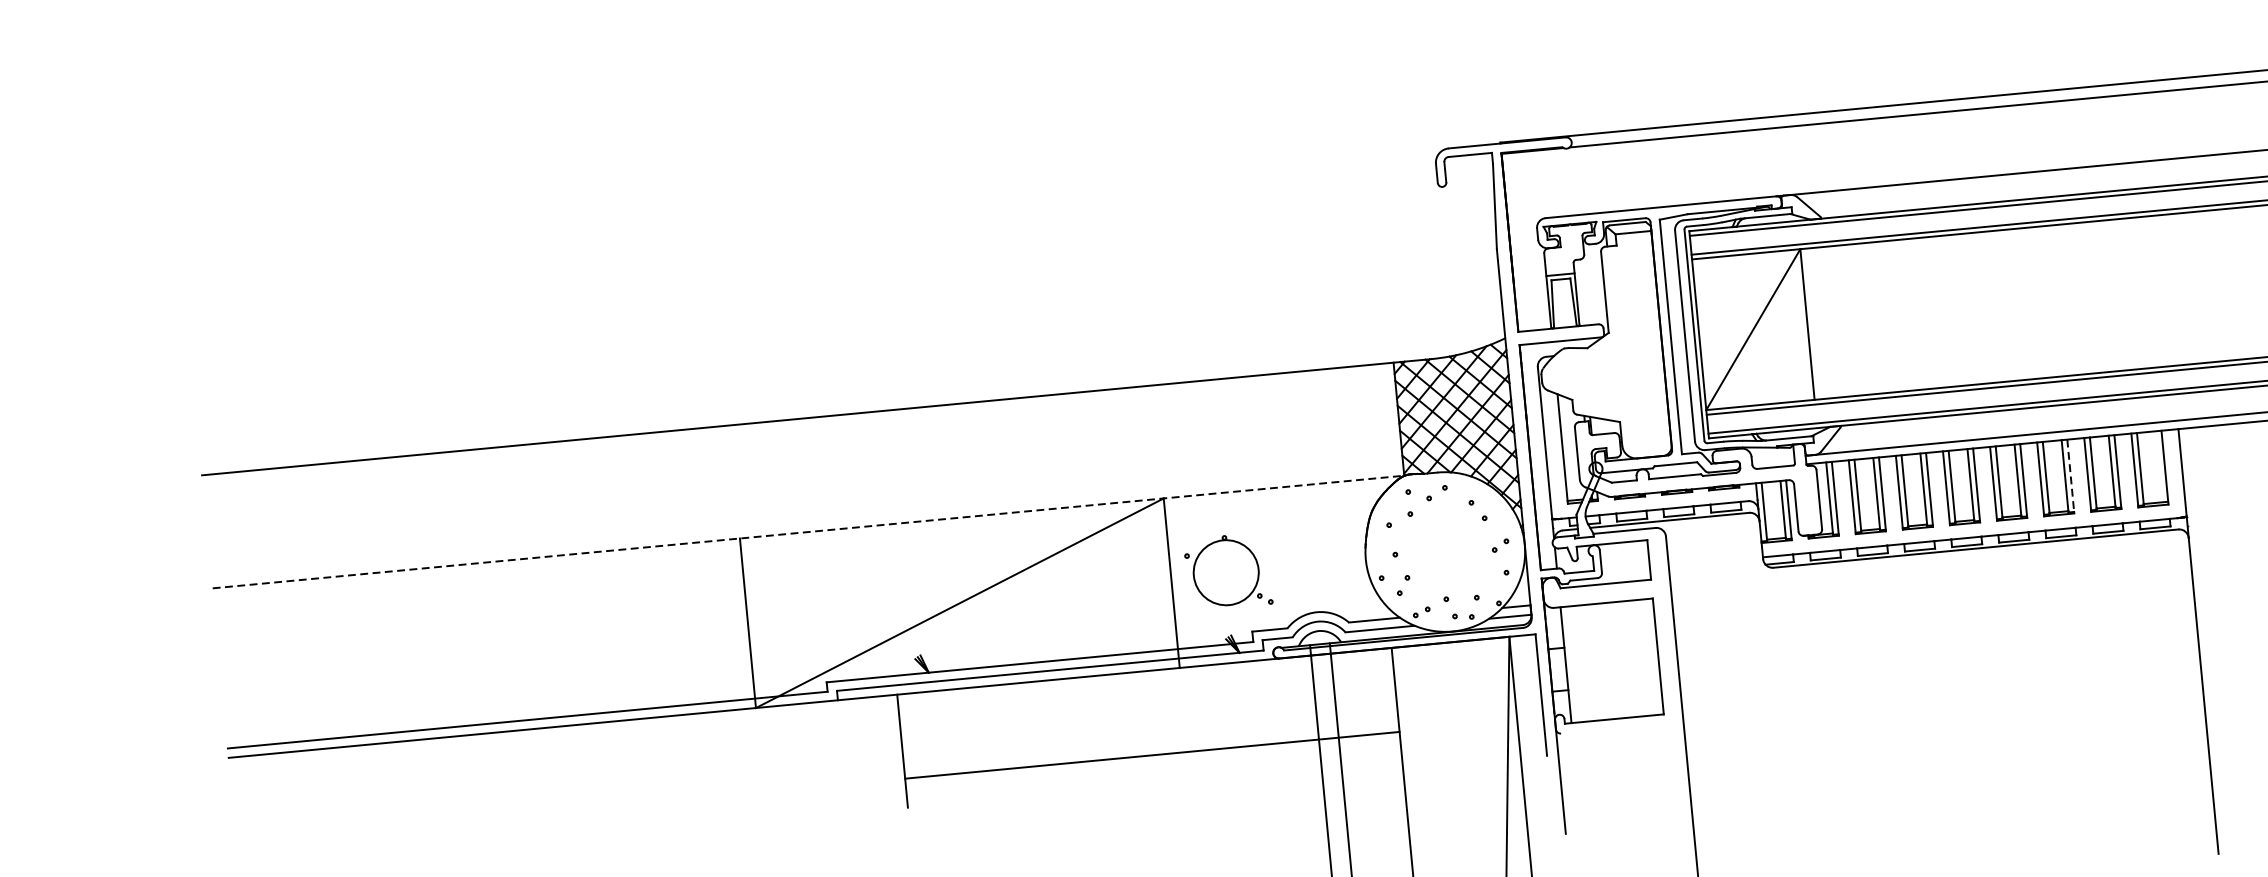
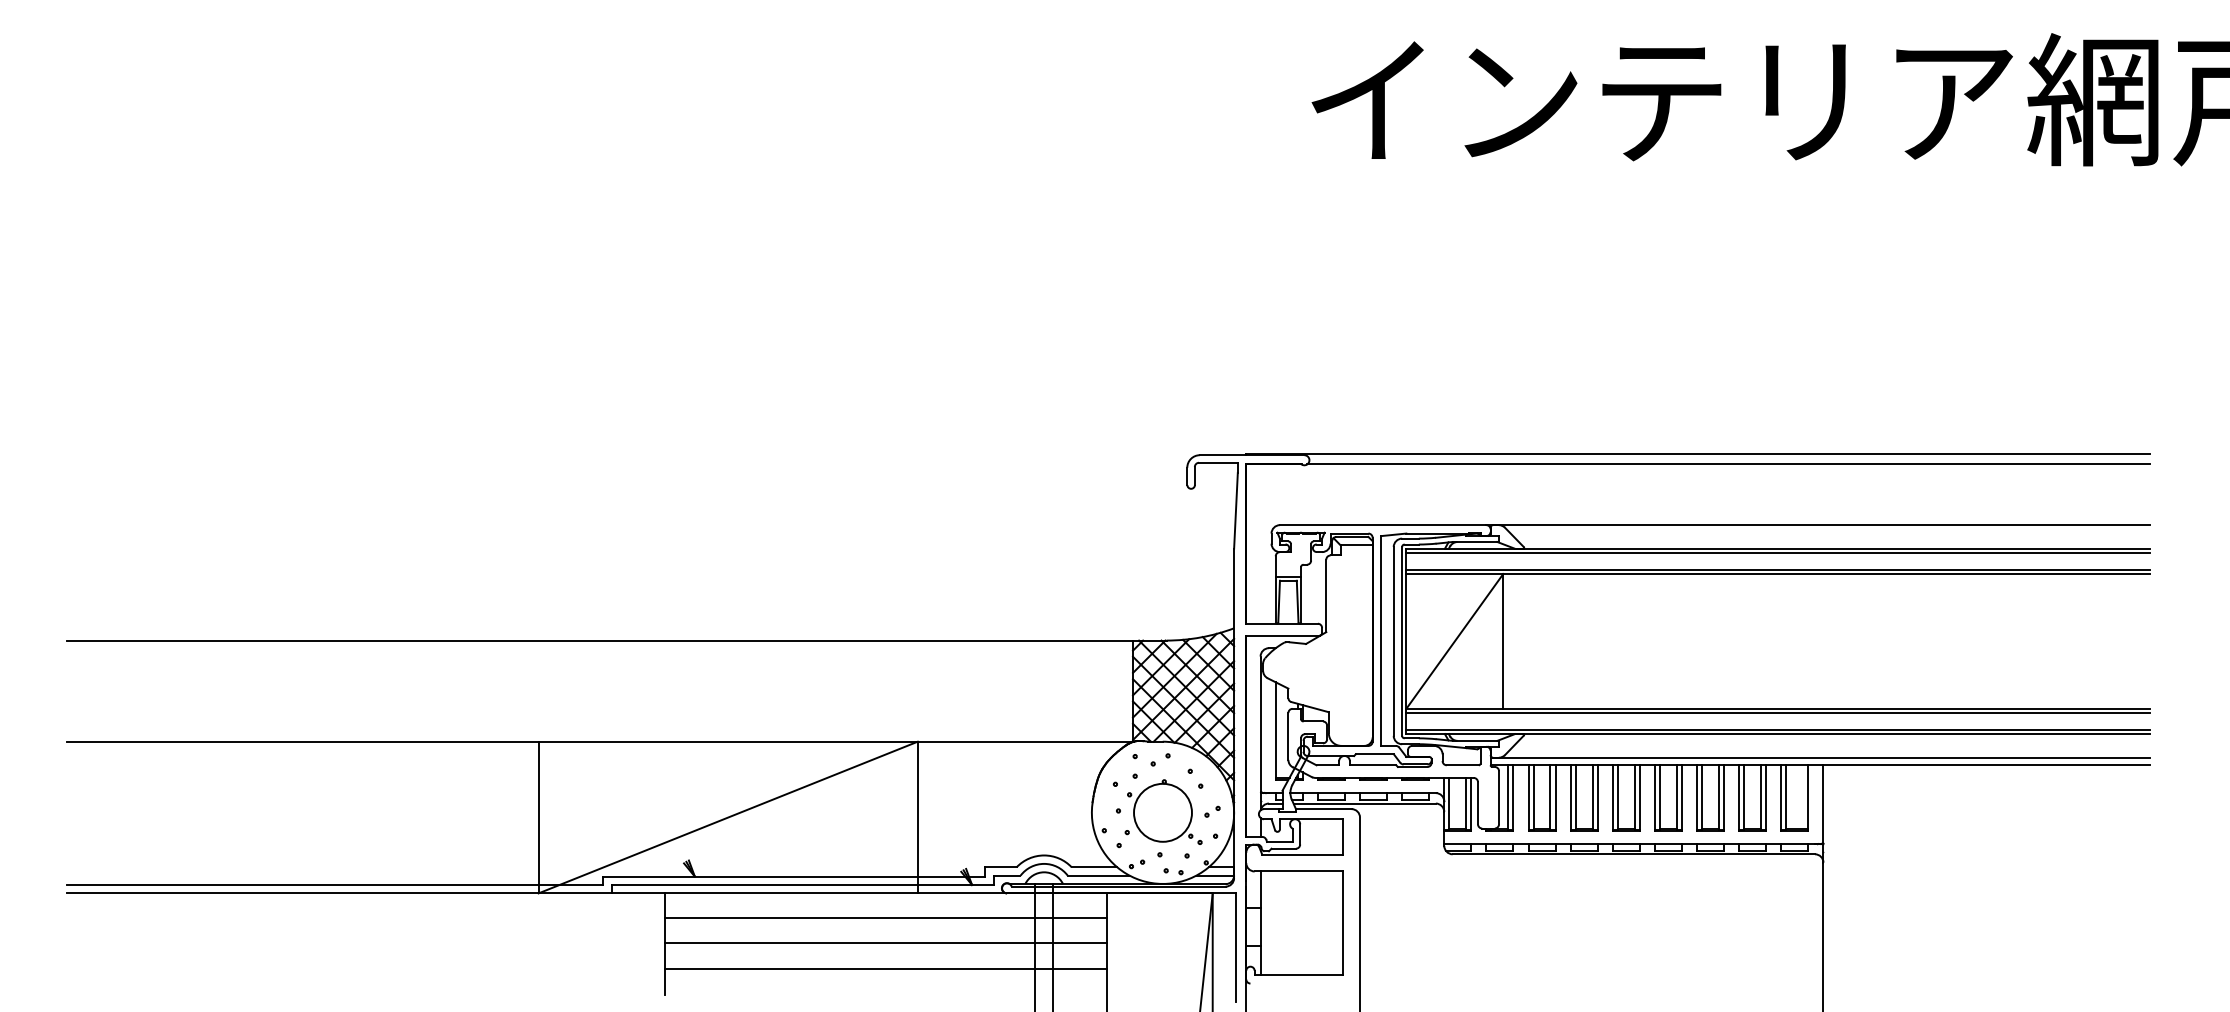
line: (2071, 476) -> (1724, 798), dashed -> solid
line: (809, 531) -> (600, 741), dashed -> solid
part: (1227, 571) -> (1164, 811), moved
line: (1146, 698) -> (885, 917), added
line: (1148, 727) -> (885, 943), added

